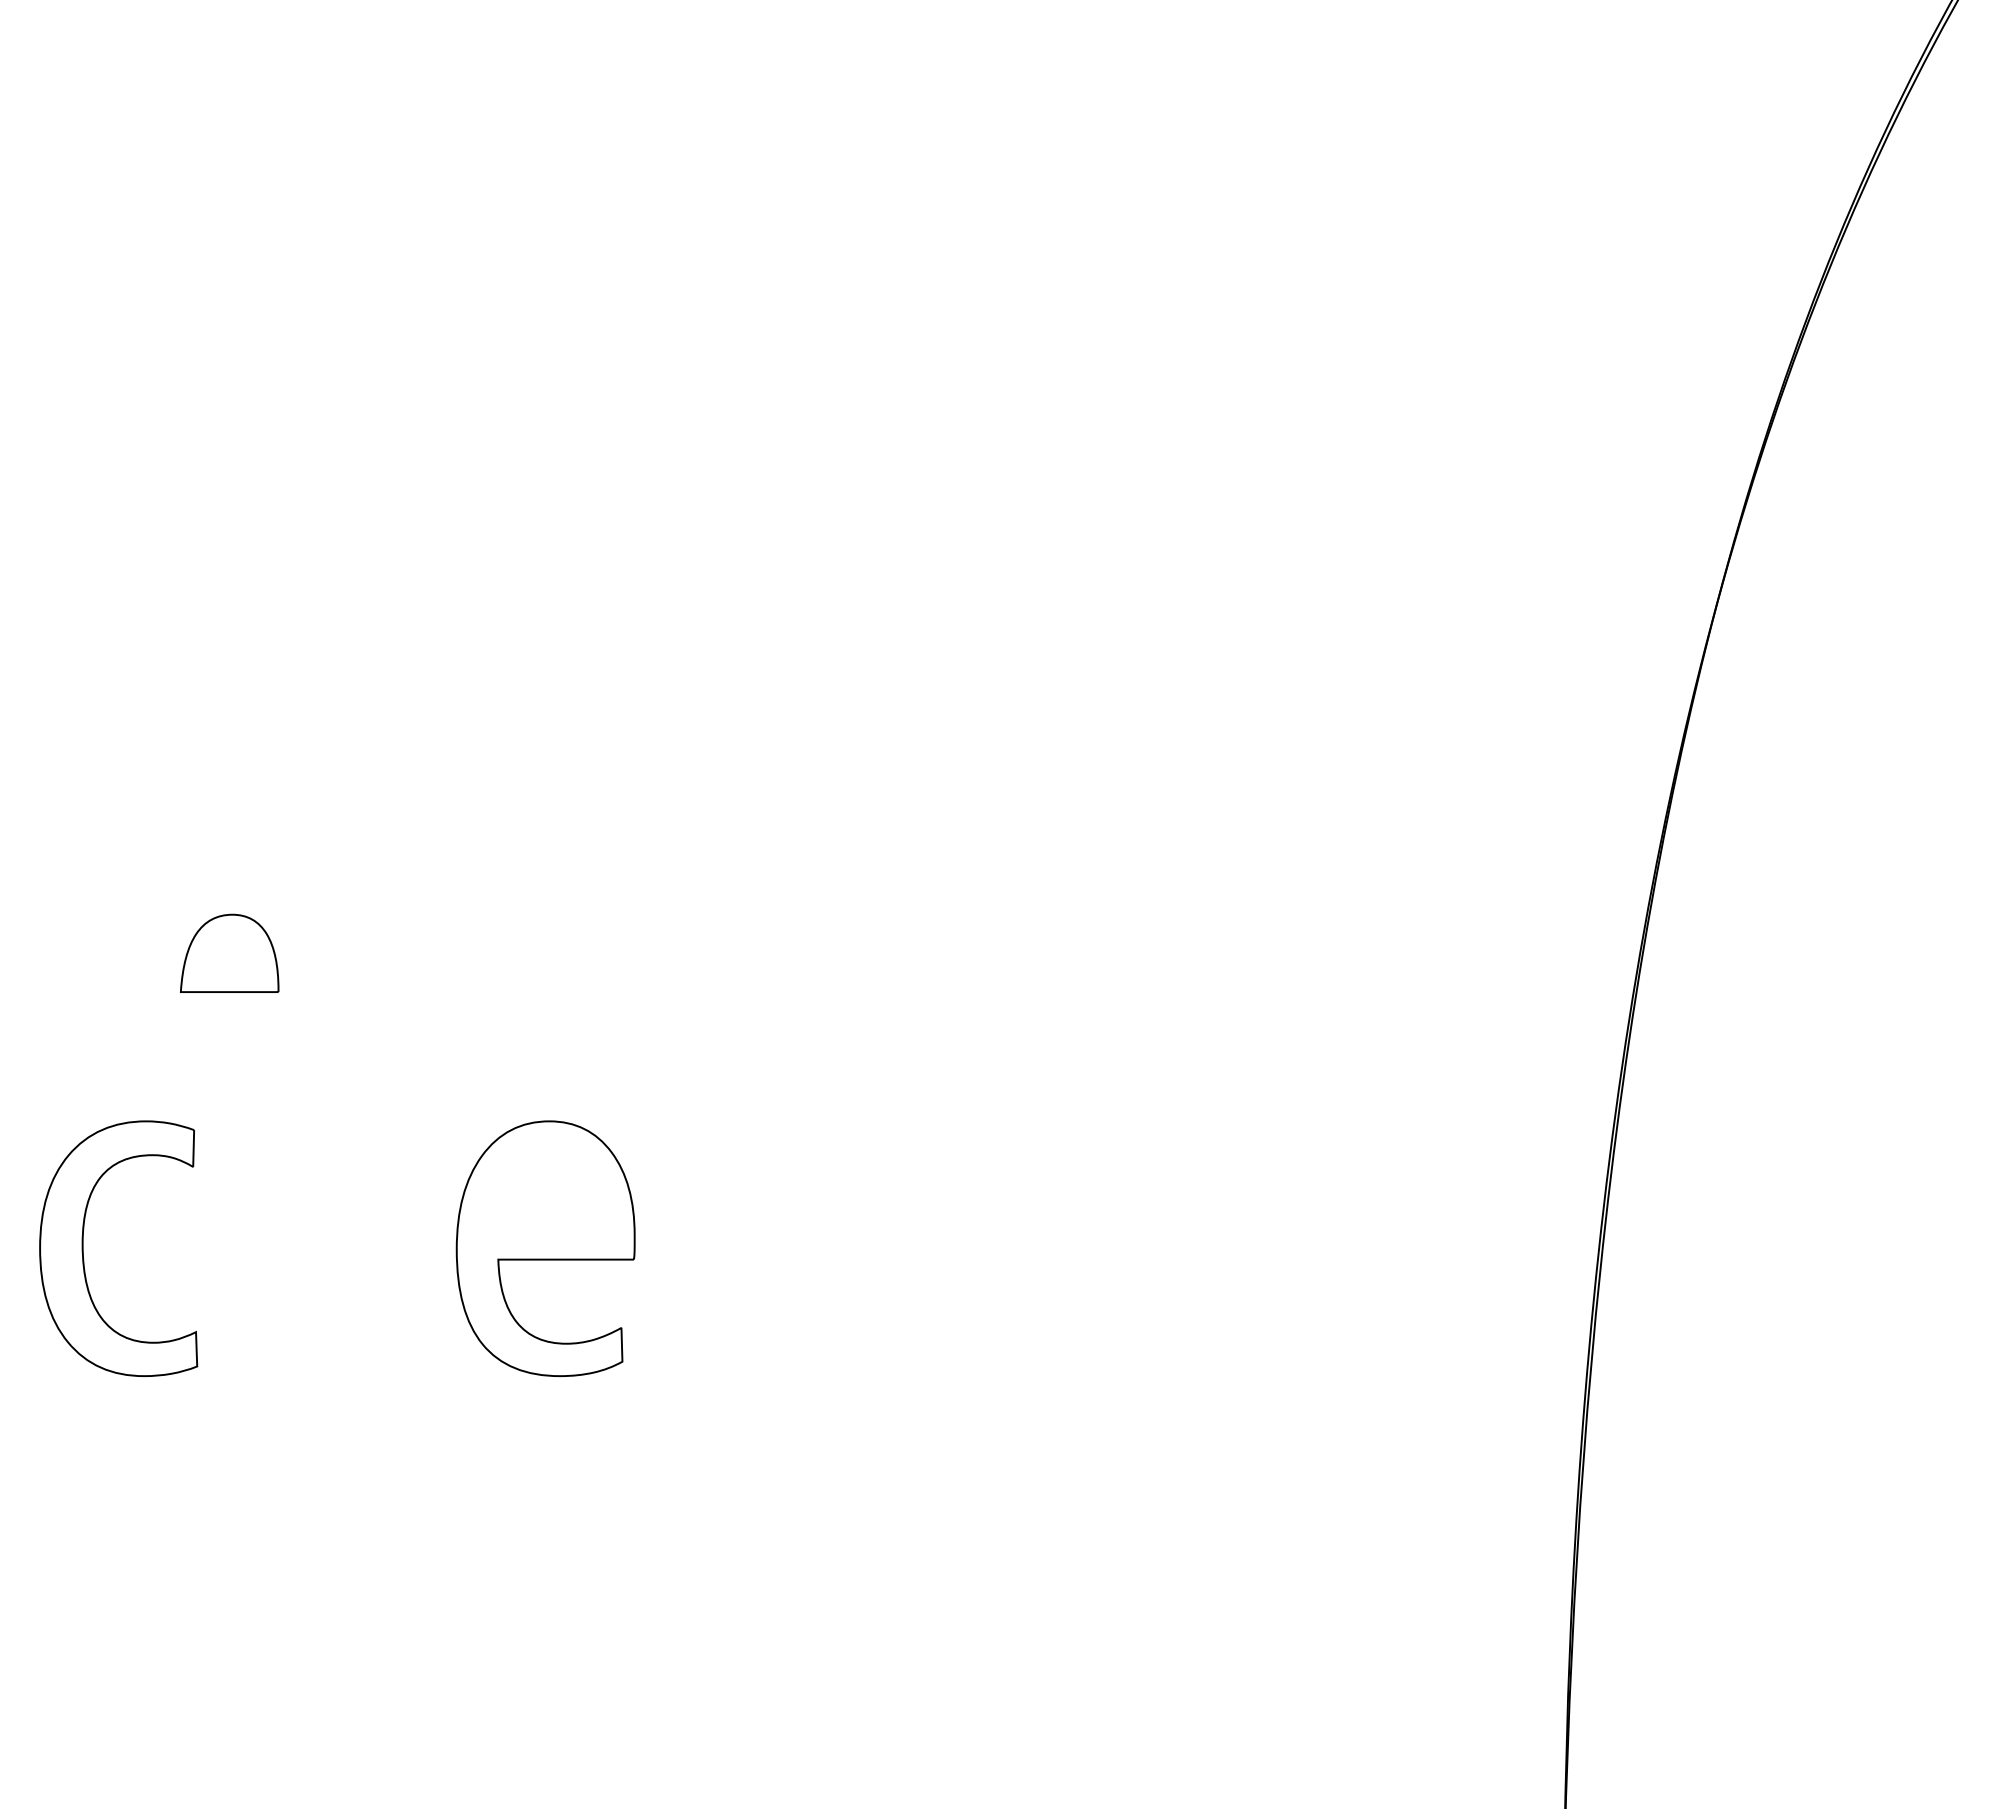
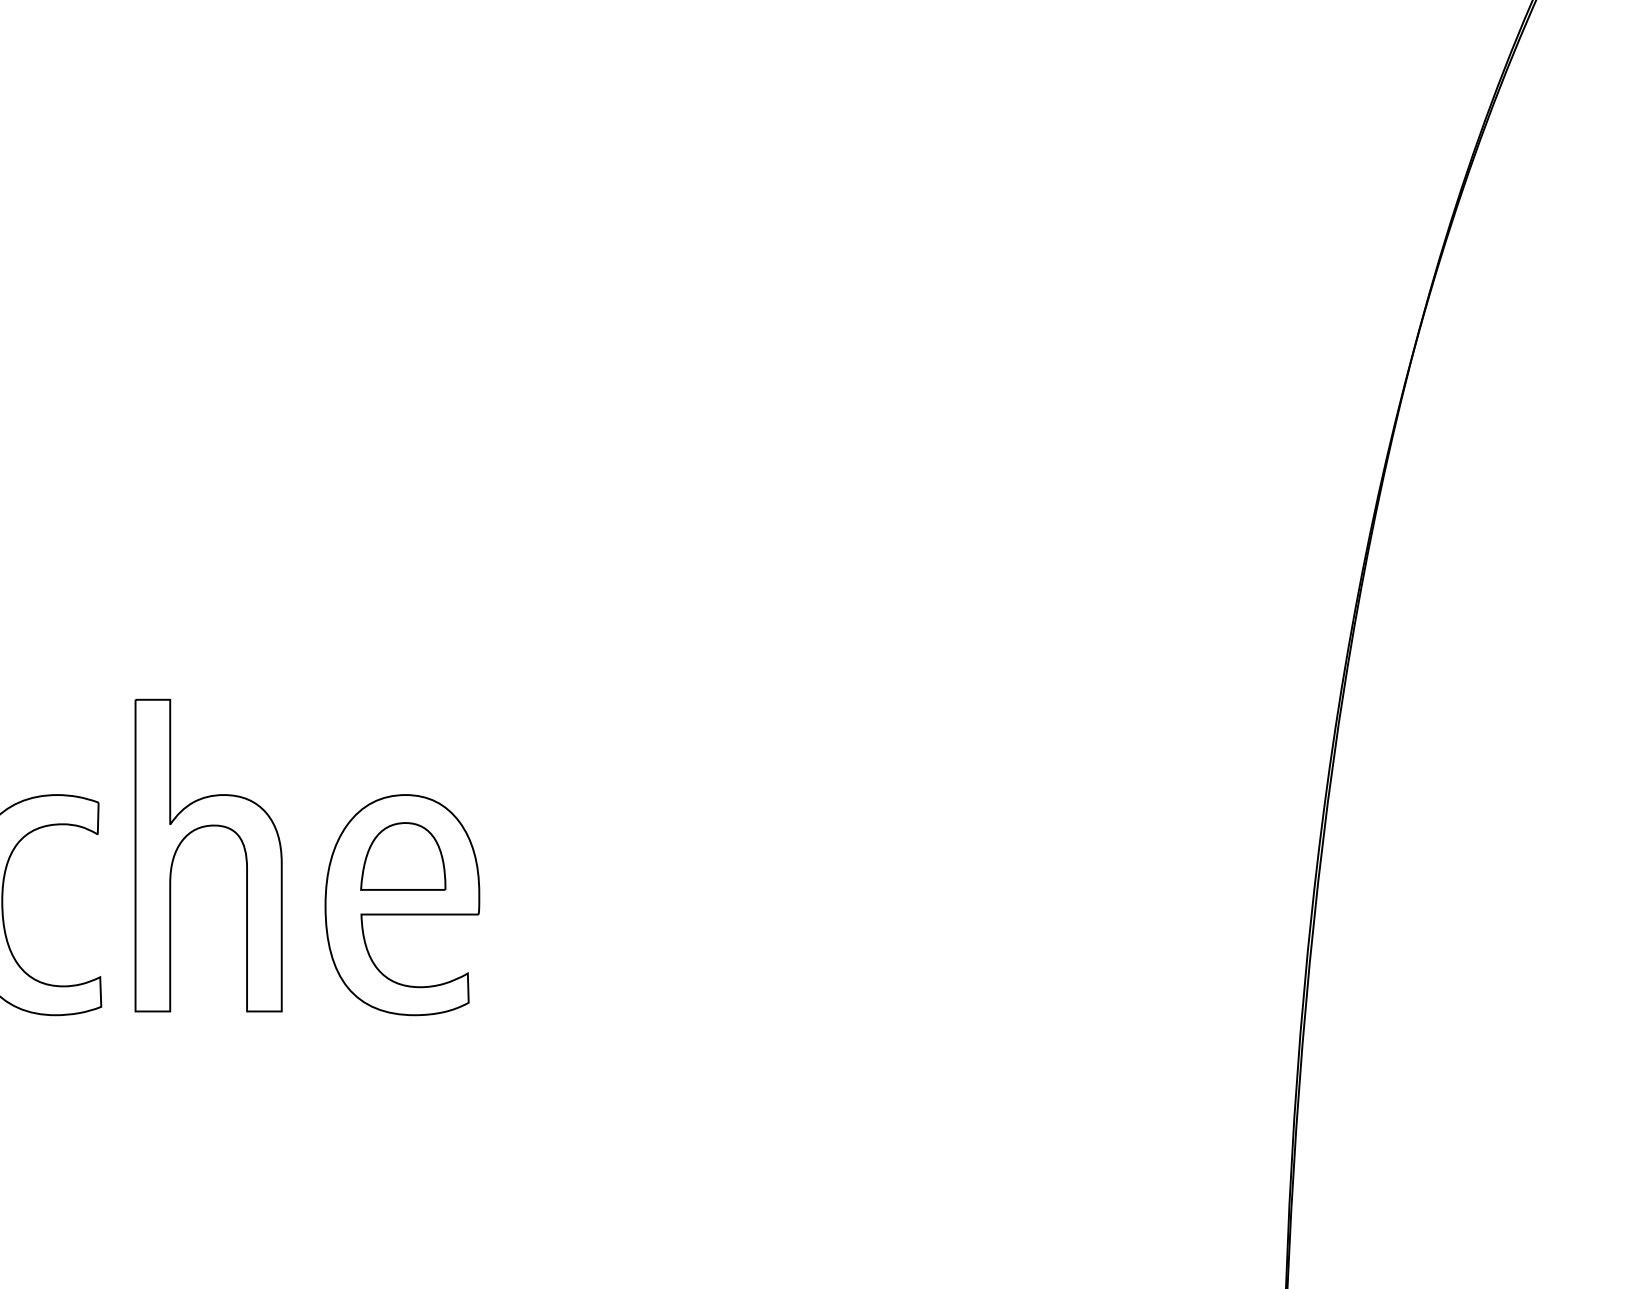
part: (229, 952) -> (403, 855), moved
part: (303, 1164) -> (193, 832), added

